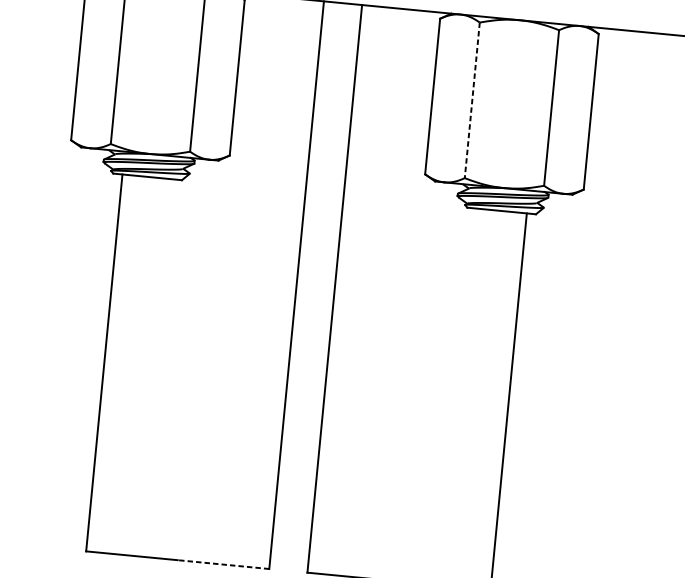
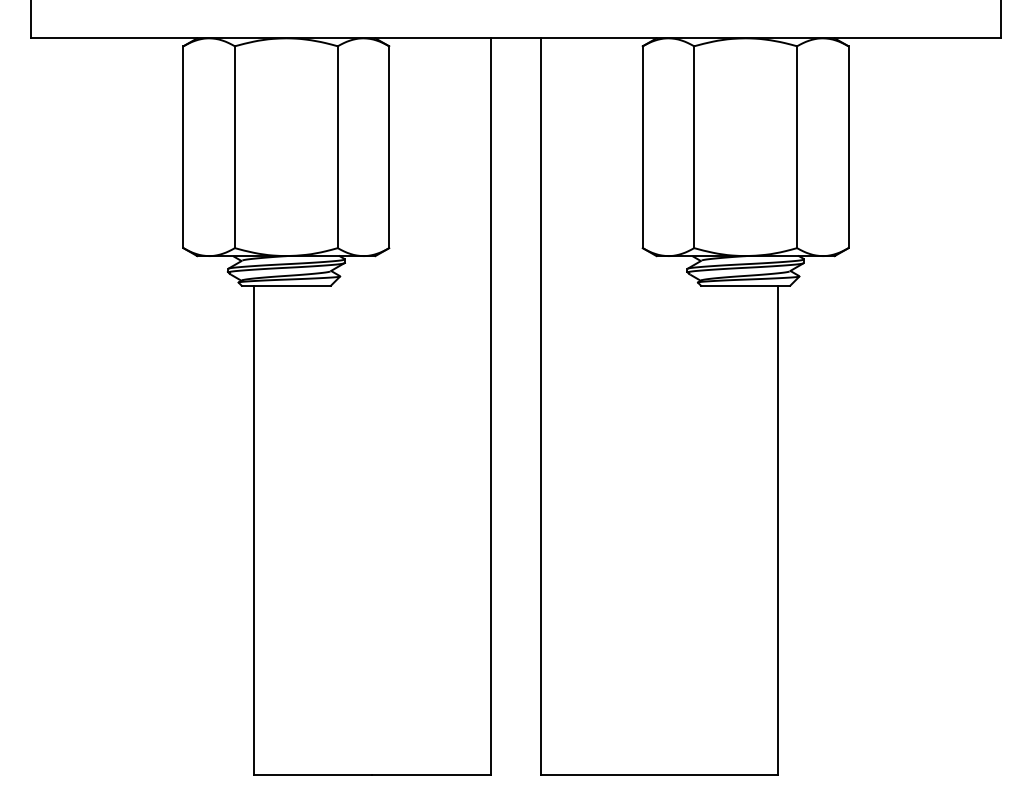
line: (472, 100) -> (694, 147), dashed -> solid
line: (223, 564) -> (431, 774), dashed -> solid

